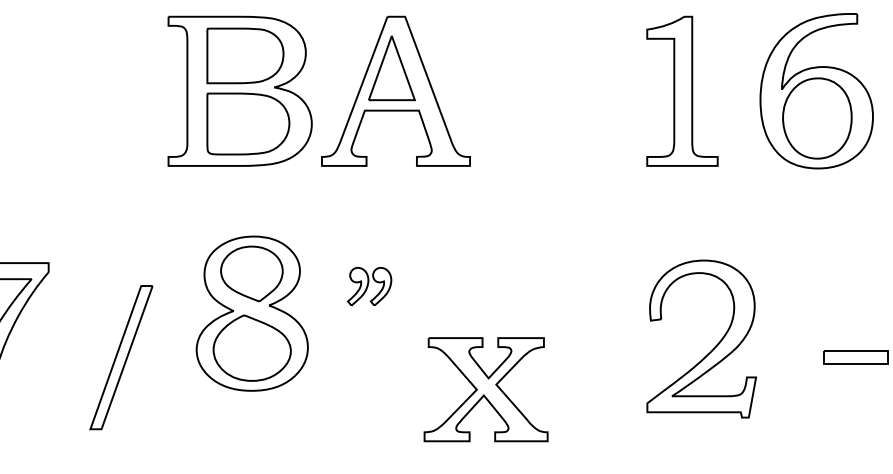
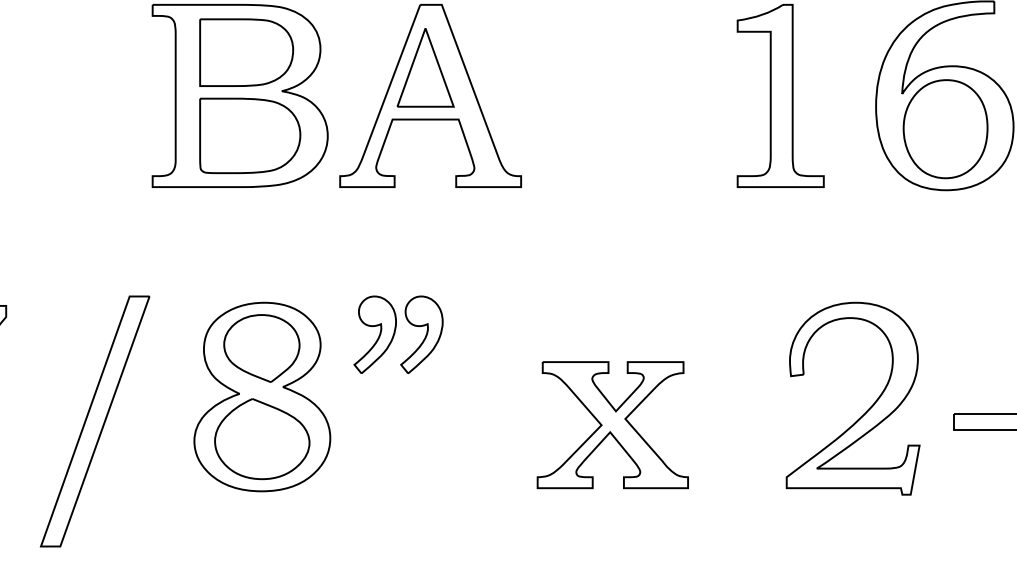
part: (369, 286) -> (398, 334), size x1.67
part: (251, 313) -> (261, 396), moved
part: (712, 348) -> (866, 410), moved
part: (121, 357) -> (95, 421), size x1.43
part: (485, 389) -> (612, 424), moved

